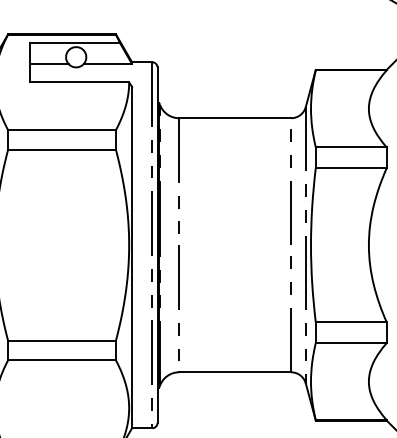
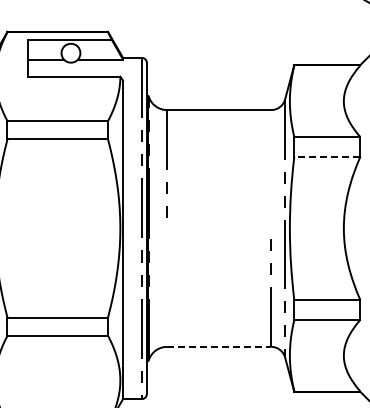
line: (350, 168) -> (326, 156), solid -> dashed
line: (290, 186) -> (270, 173), removed
line: (178, 303) -> (166, 282), removed
line: (235, 371) -> (219, 346), solid -> dashed

